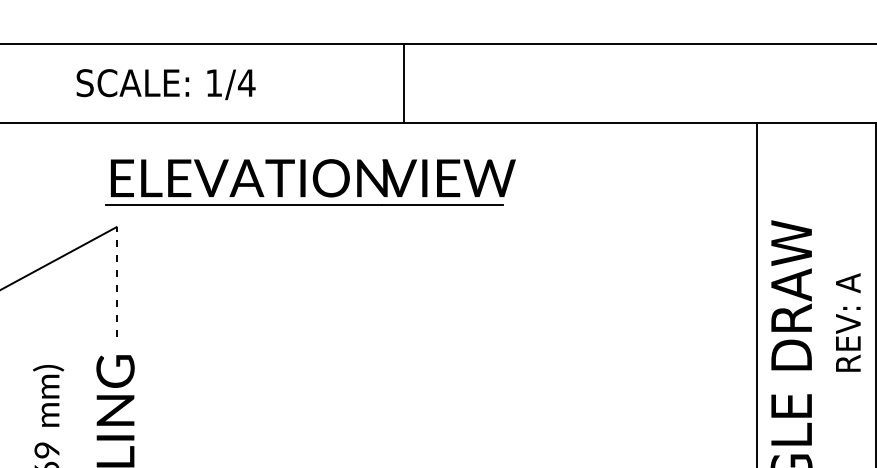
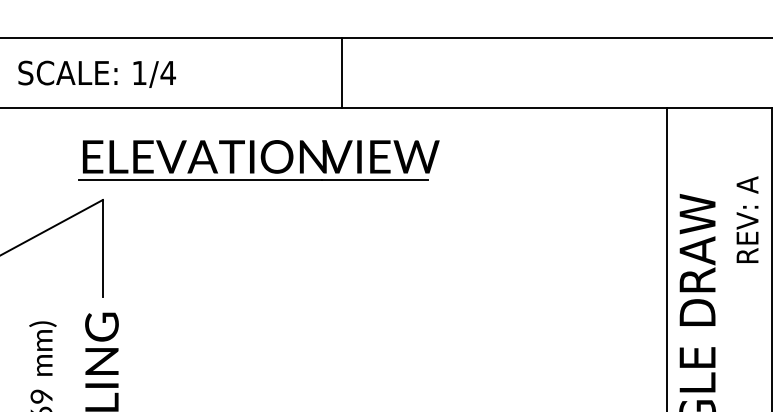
line: (403, 82) -> (341, 72), moved
text: (165, 84) -> (96, 74), moved
part: (310, 182) -> (258, 160), moved
line: (116, 281) -> (102, 247), dashed -> solid
text: (848, 322) -> (747, 219), moved

